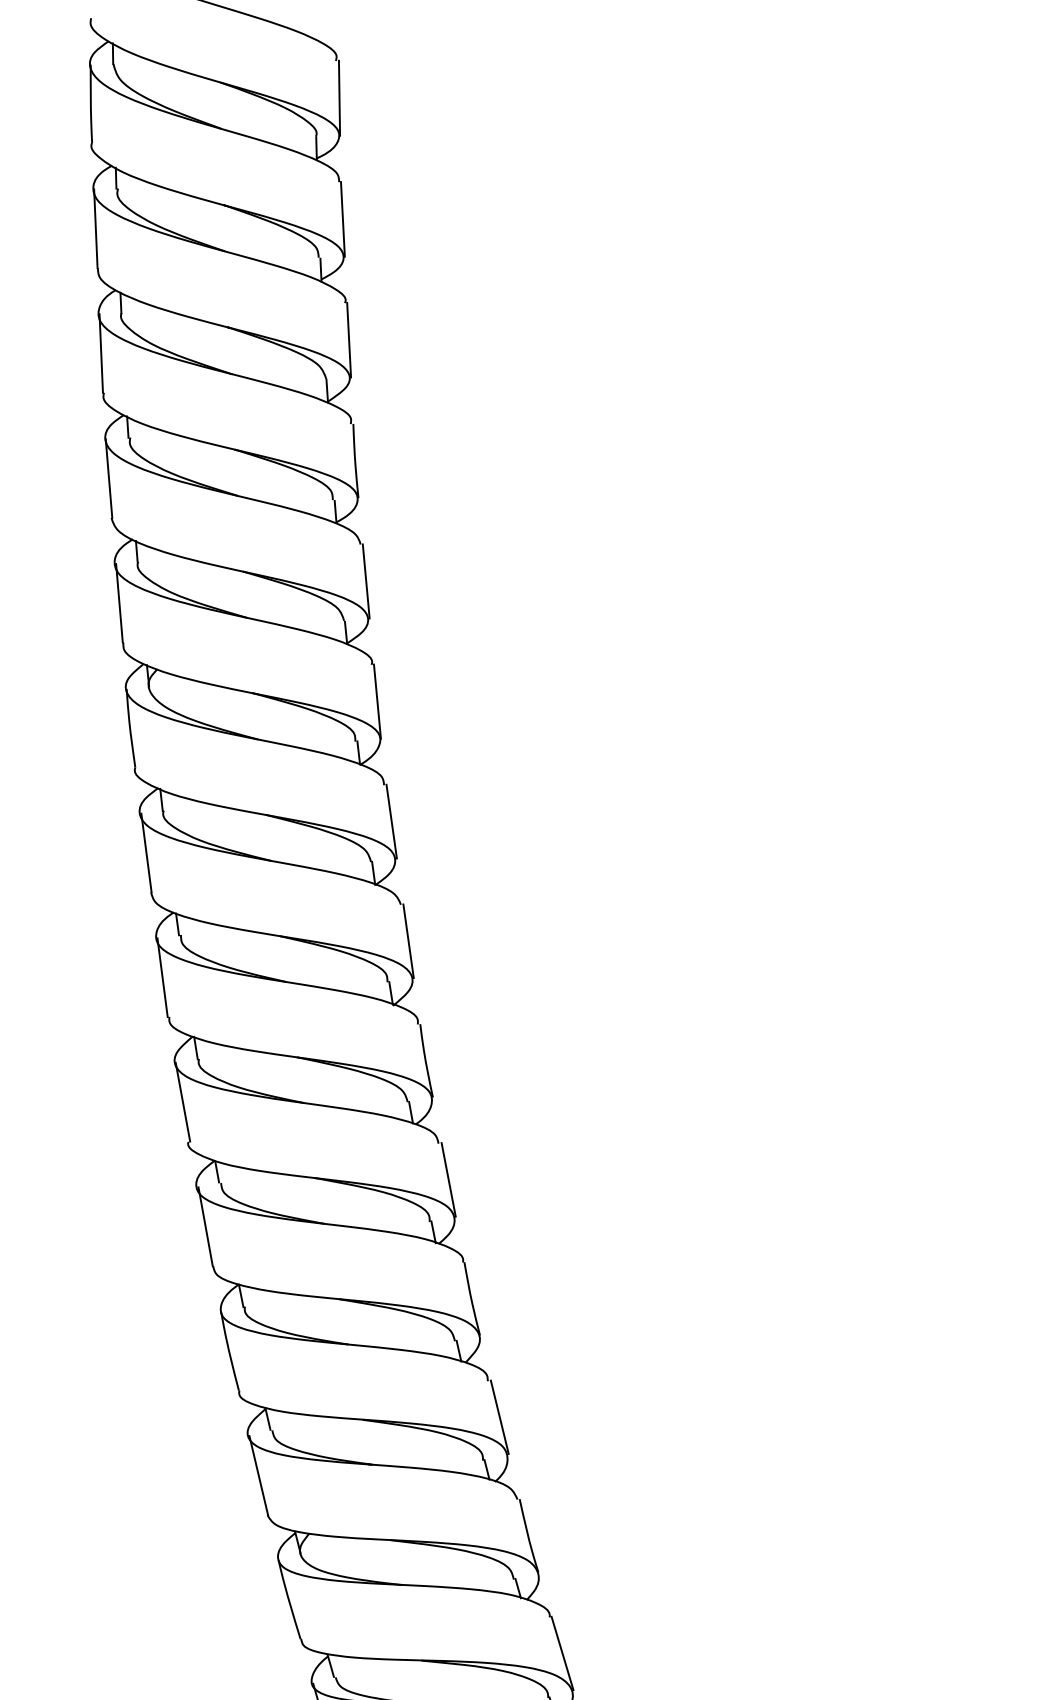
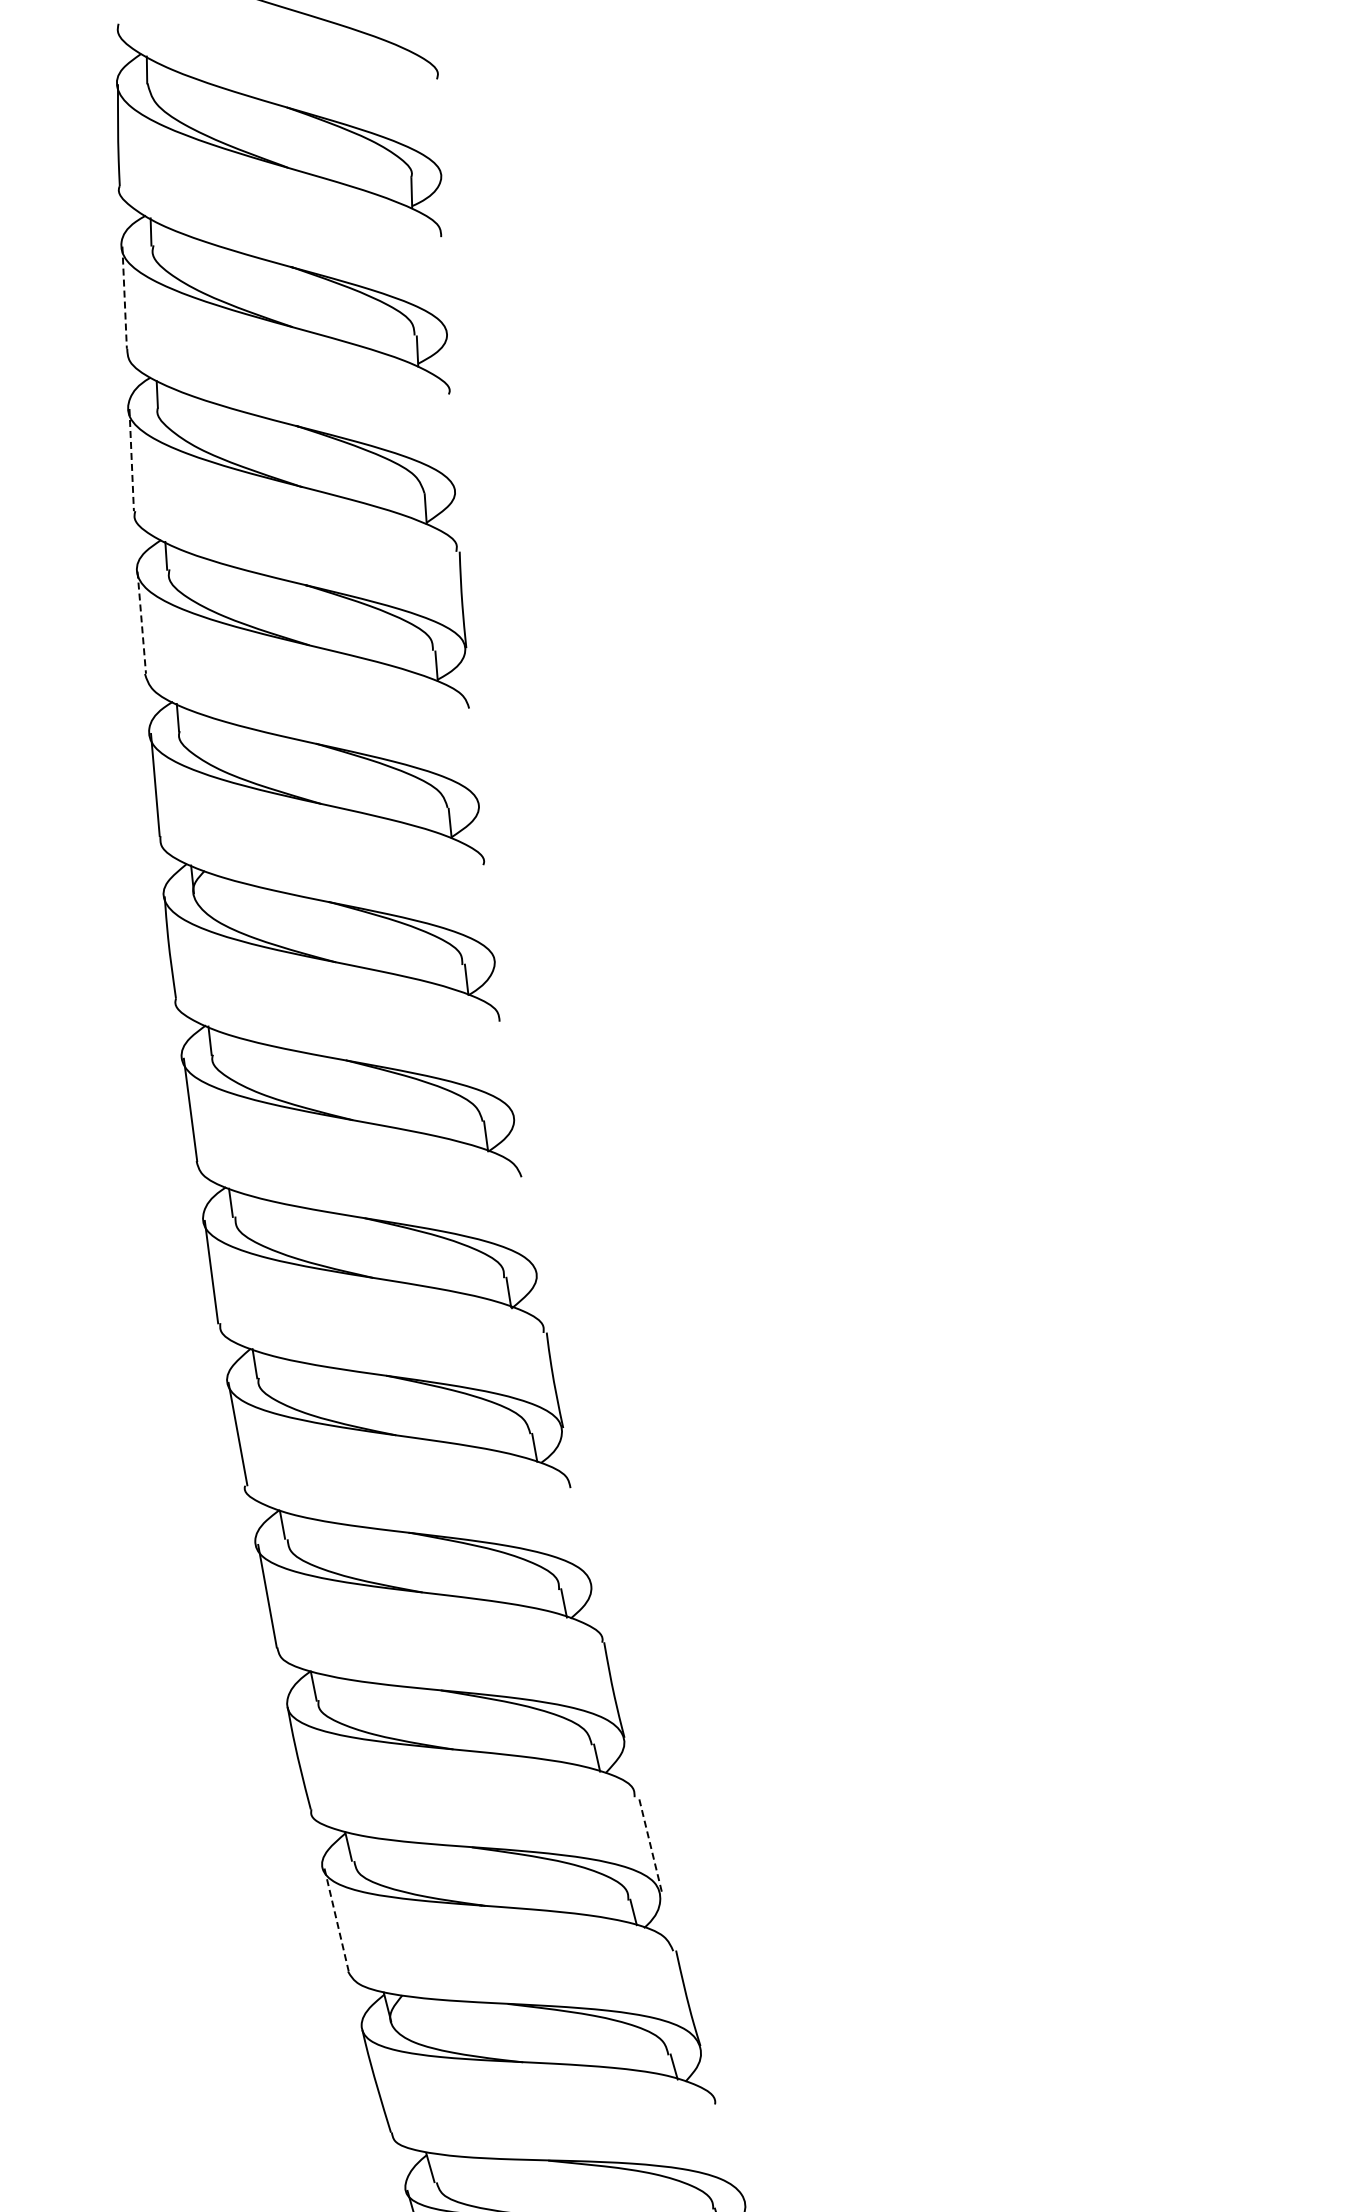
line: (339, 97) -> (441, 127), removed
line: (342, 219) -> (445, 285), removed
line: (95, 229) -> (124, 298), solid -> dashed
line: (348, 340) -> (453, 442), removed
line: (101, 353) -> (131, 460), solid -> dashed
line: (108, 479) -> (141, 623), solid -> dashed
line: (366, 581) -> (476, 756), removed
line: (377, 701) -> (490, 912), removed
line: (391, 821) -> (509, 1069), removed
line: (408, 941) -> (531, 1224), removed
line: (448, 1180) -> (583, 1535), removed
line: (500, 1416) -> (650, 1843), solid -> dashed
line: (258, 1475) -> (336, 1919), solid -> dashed
line: (562, 1652) -> (731, 2150), removed

